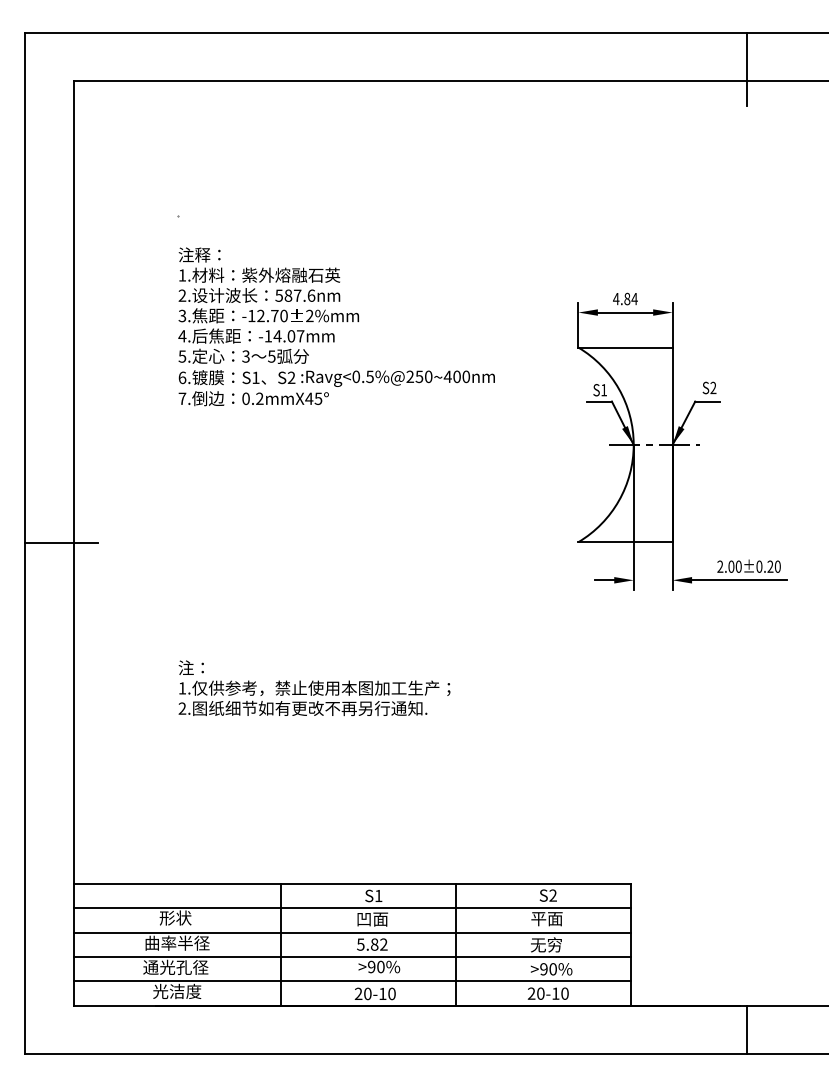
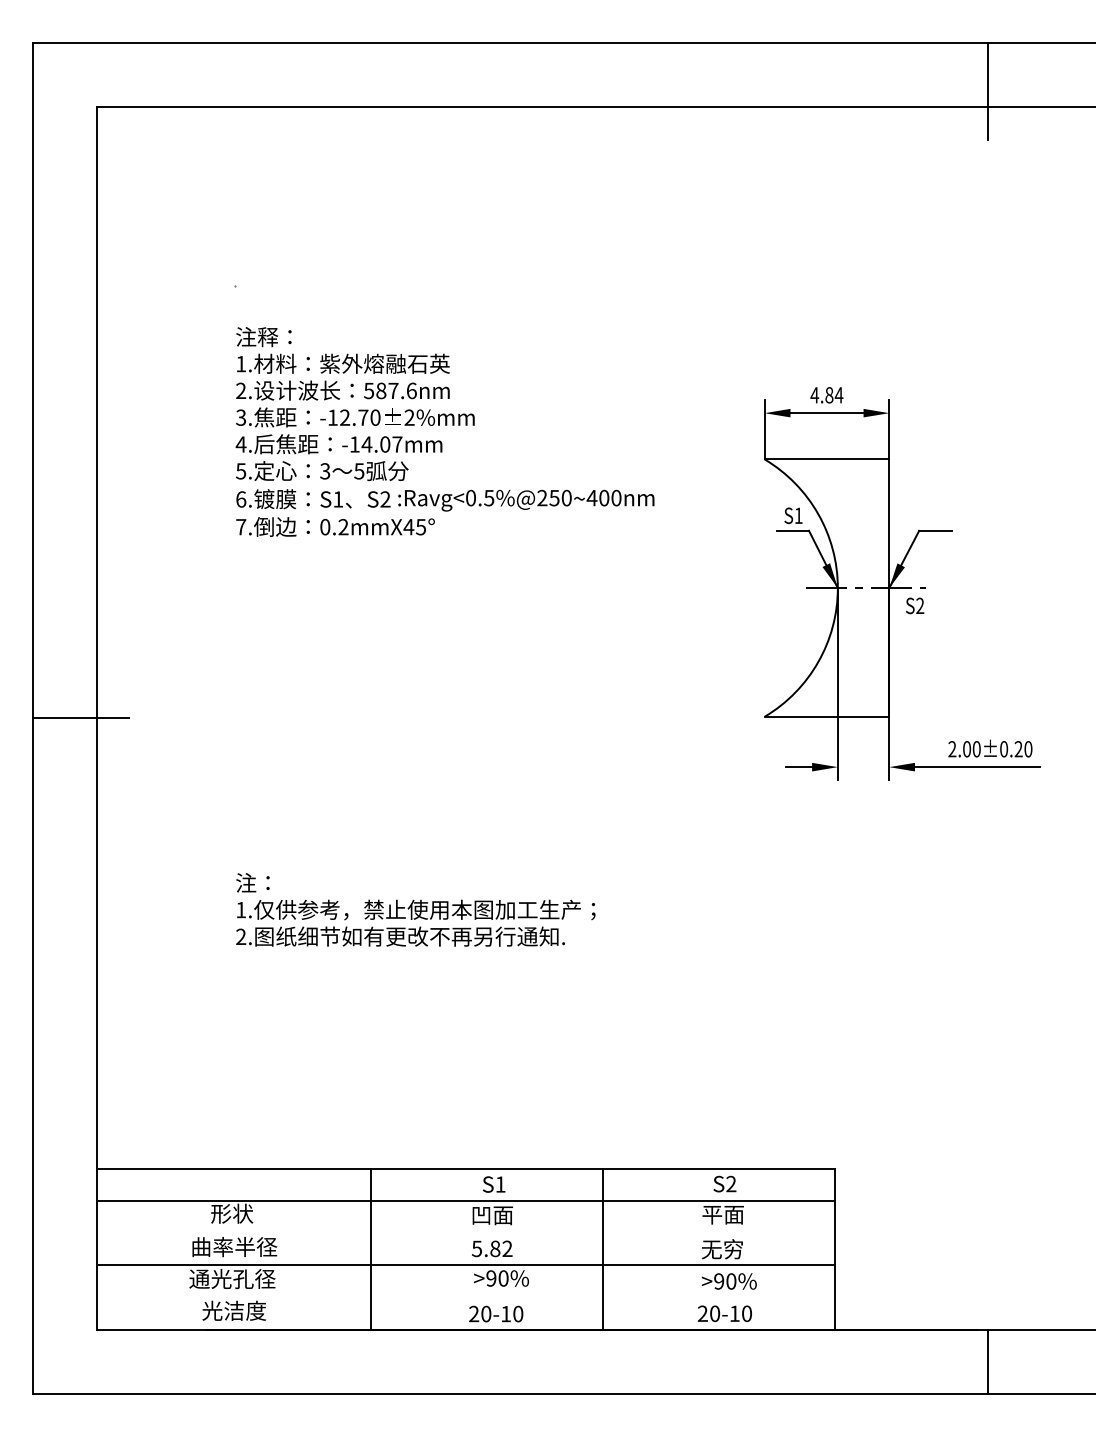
text: (709, 387) -> (915, 605), moved
line: (352, 932) -> (465, 1233), removed
line: (352, 981) -> (465, 1297), removed

